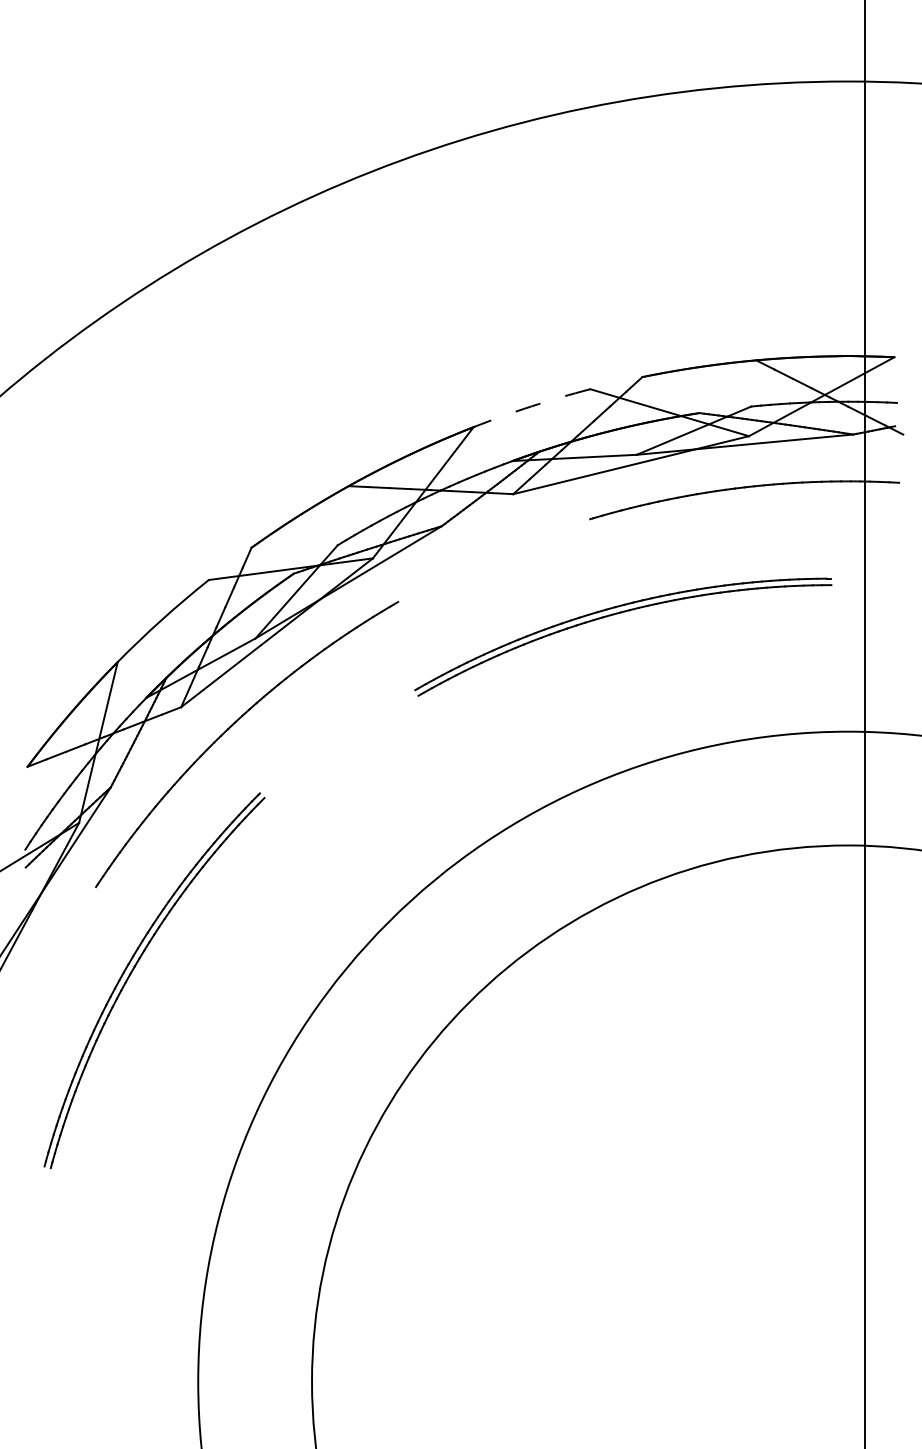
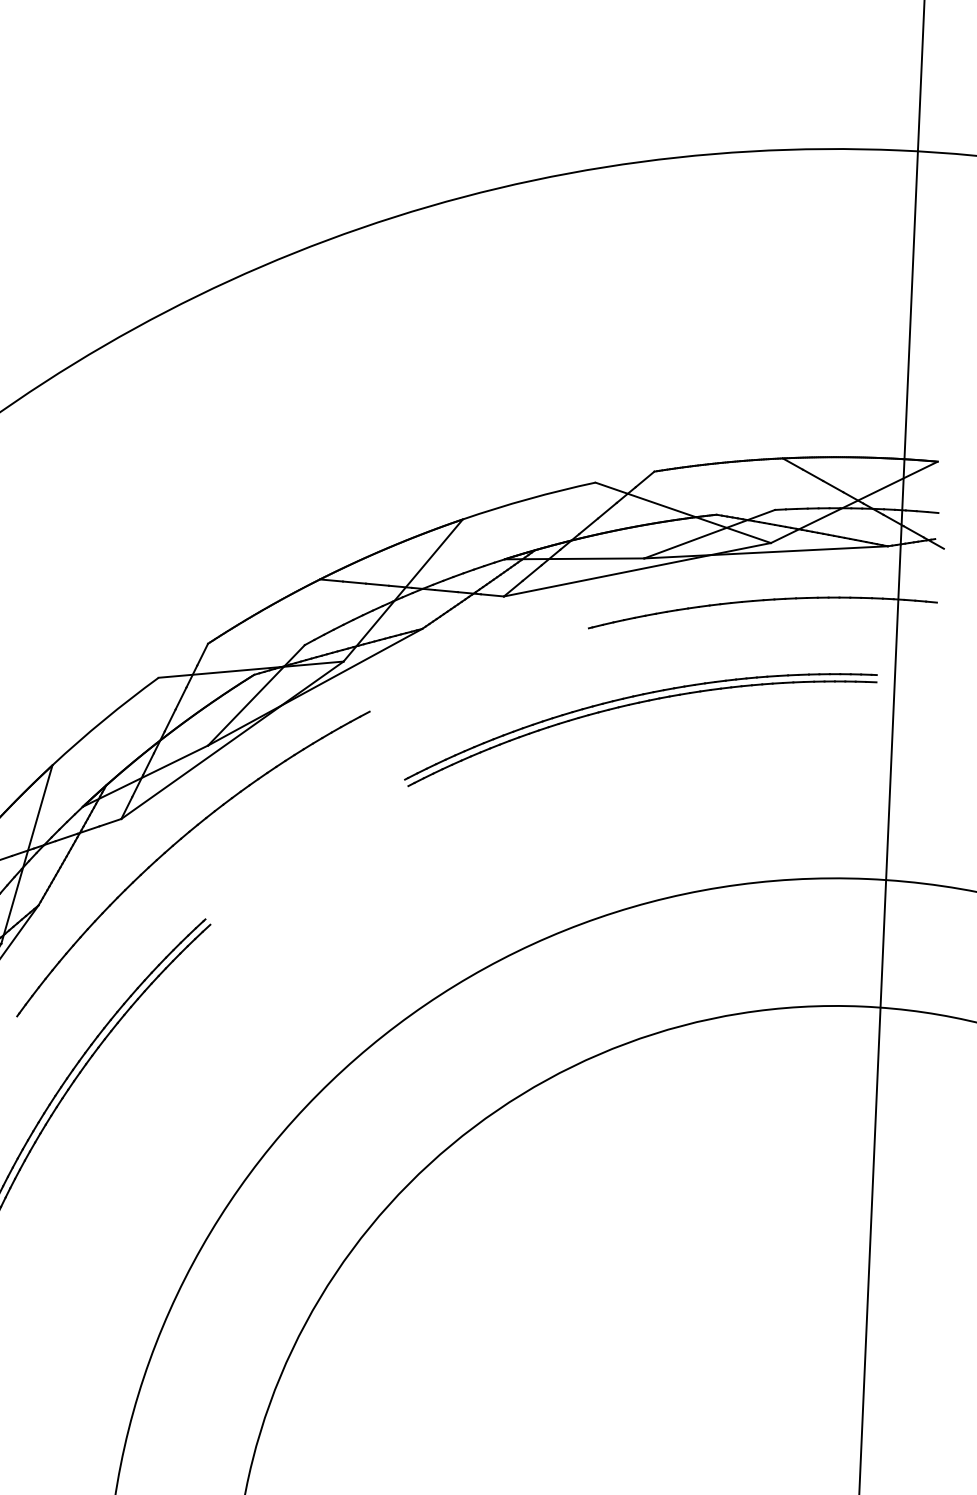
arc: (531, 406) -> (528, 499), dashed -> solid
part: (617, 614) -> (635, 704), moved

